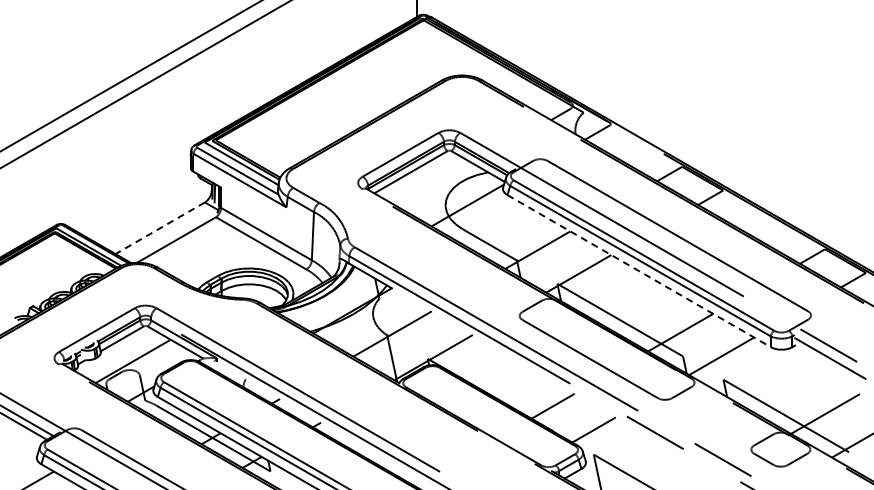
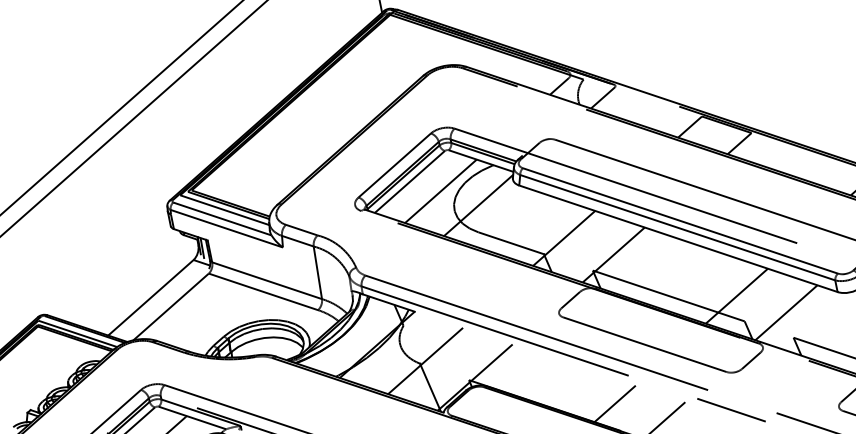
line: (436, 185) -> (440, 190), added
line: (160, 228) -> (151, 298), dashed -> solid
line: (639, 271) -> (678, 239), dashed -> solid

